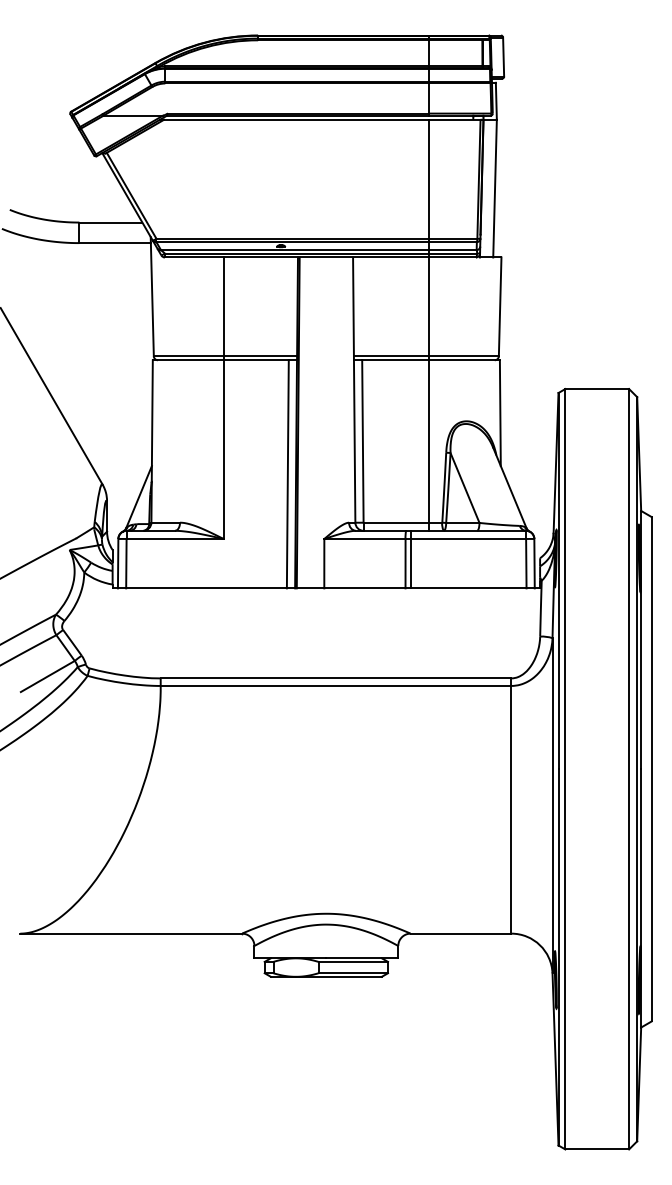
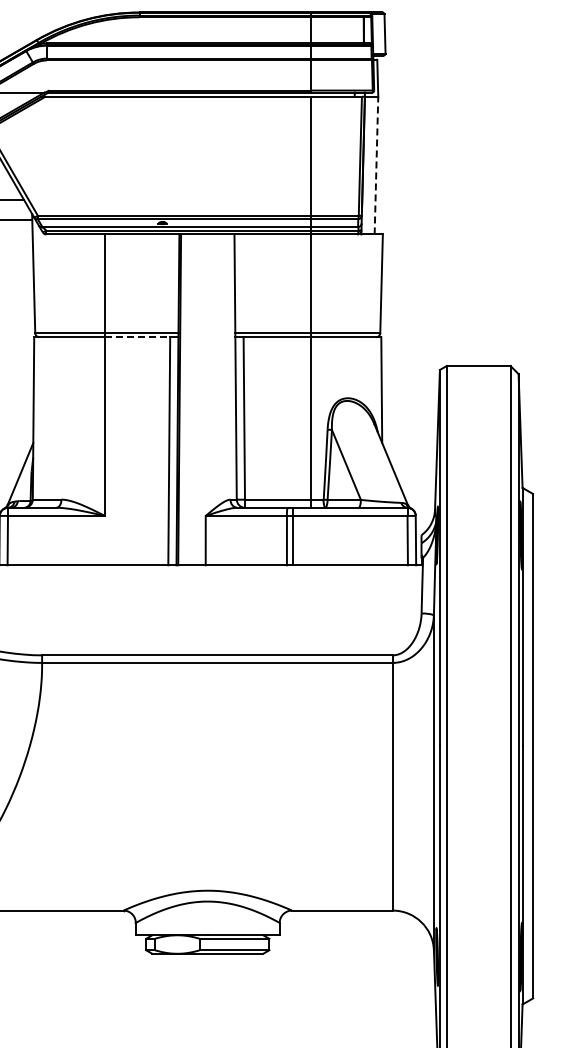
line: (495, 188) -> (376, 165), solid -> dashed
line: (256, 360) -> (137, 337), solid -> dashed

